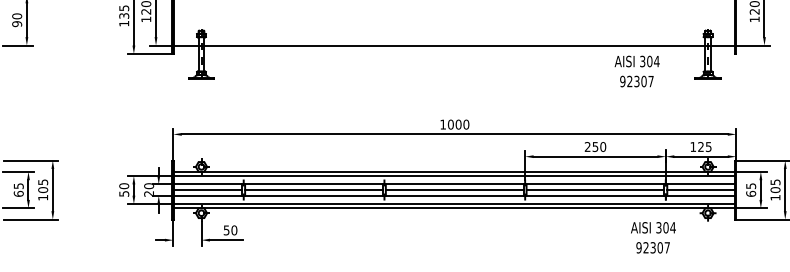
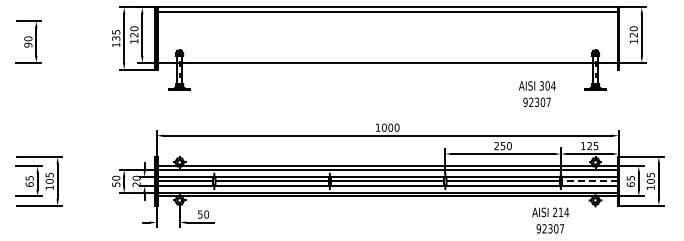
text: (637, 71) -> (537, 94), moved
line: (700, 190) -> (589, 181), solid -> dashed
text: (662, 227) -> (558, 212), 304 -> 214

